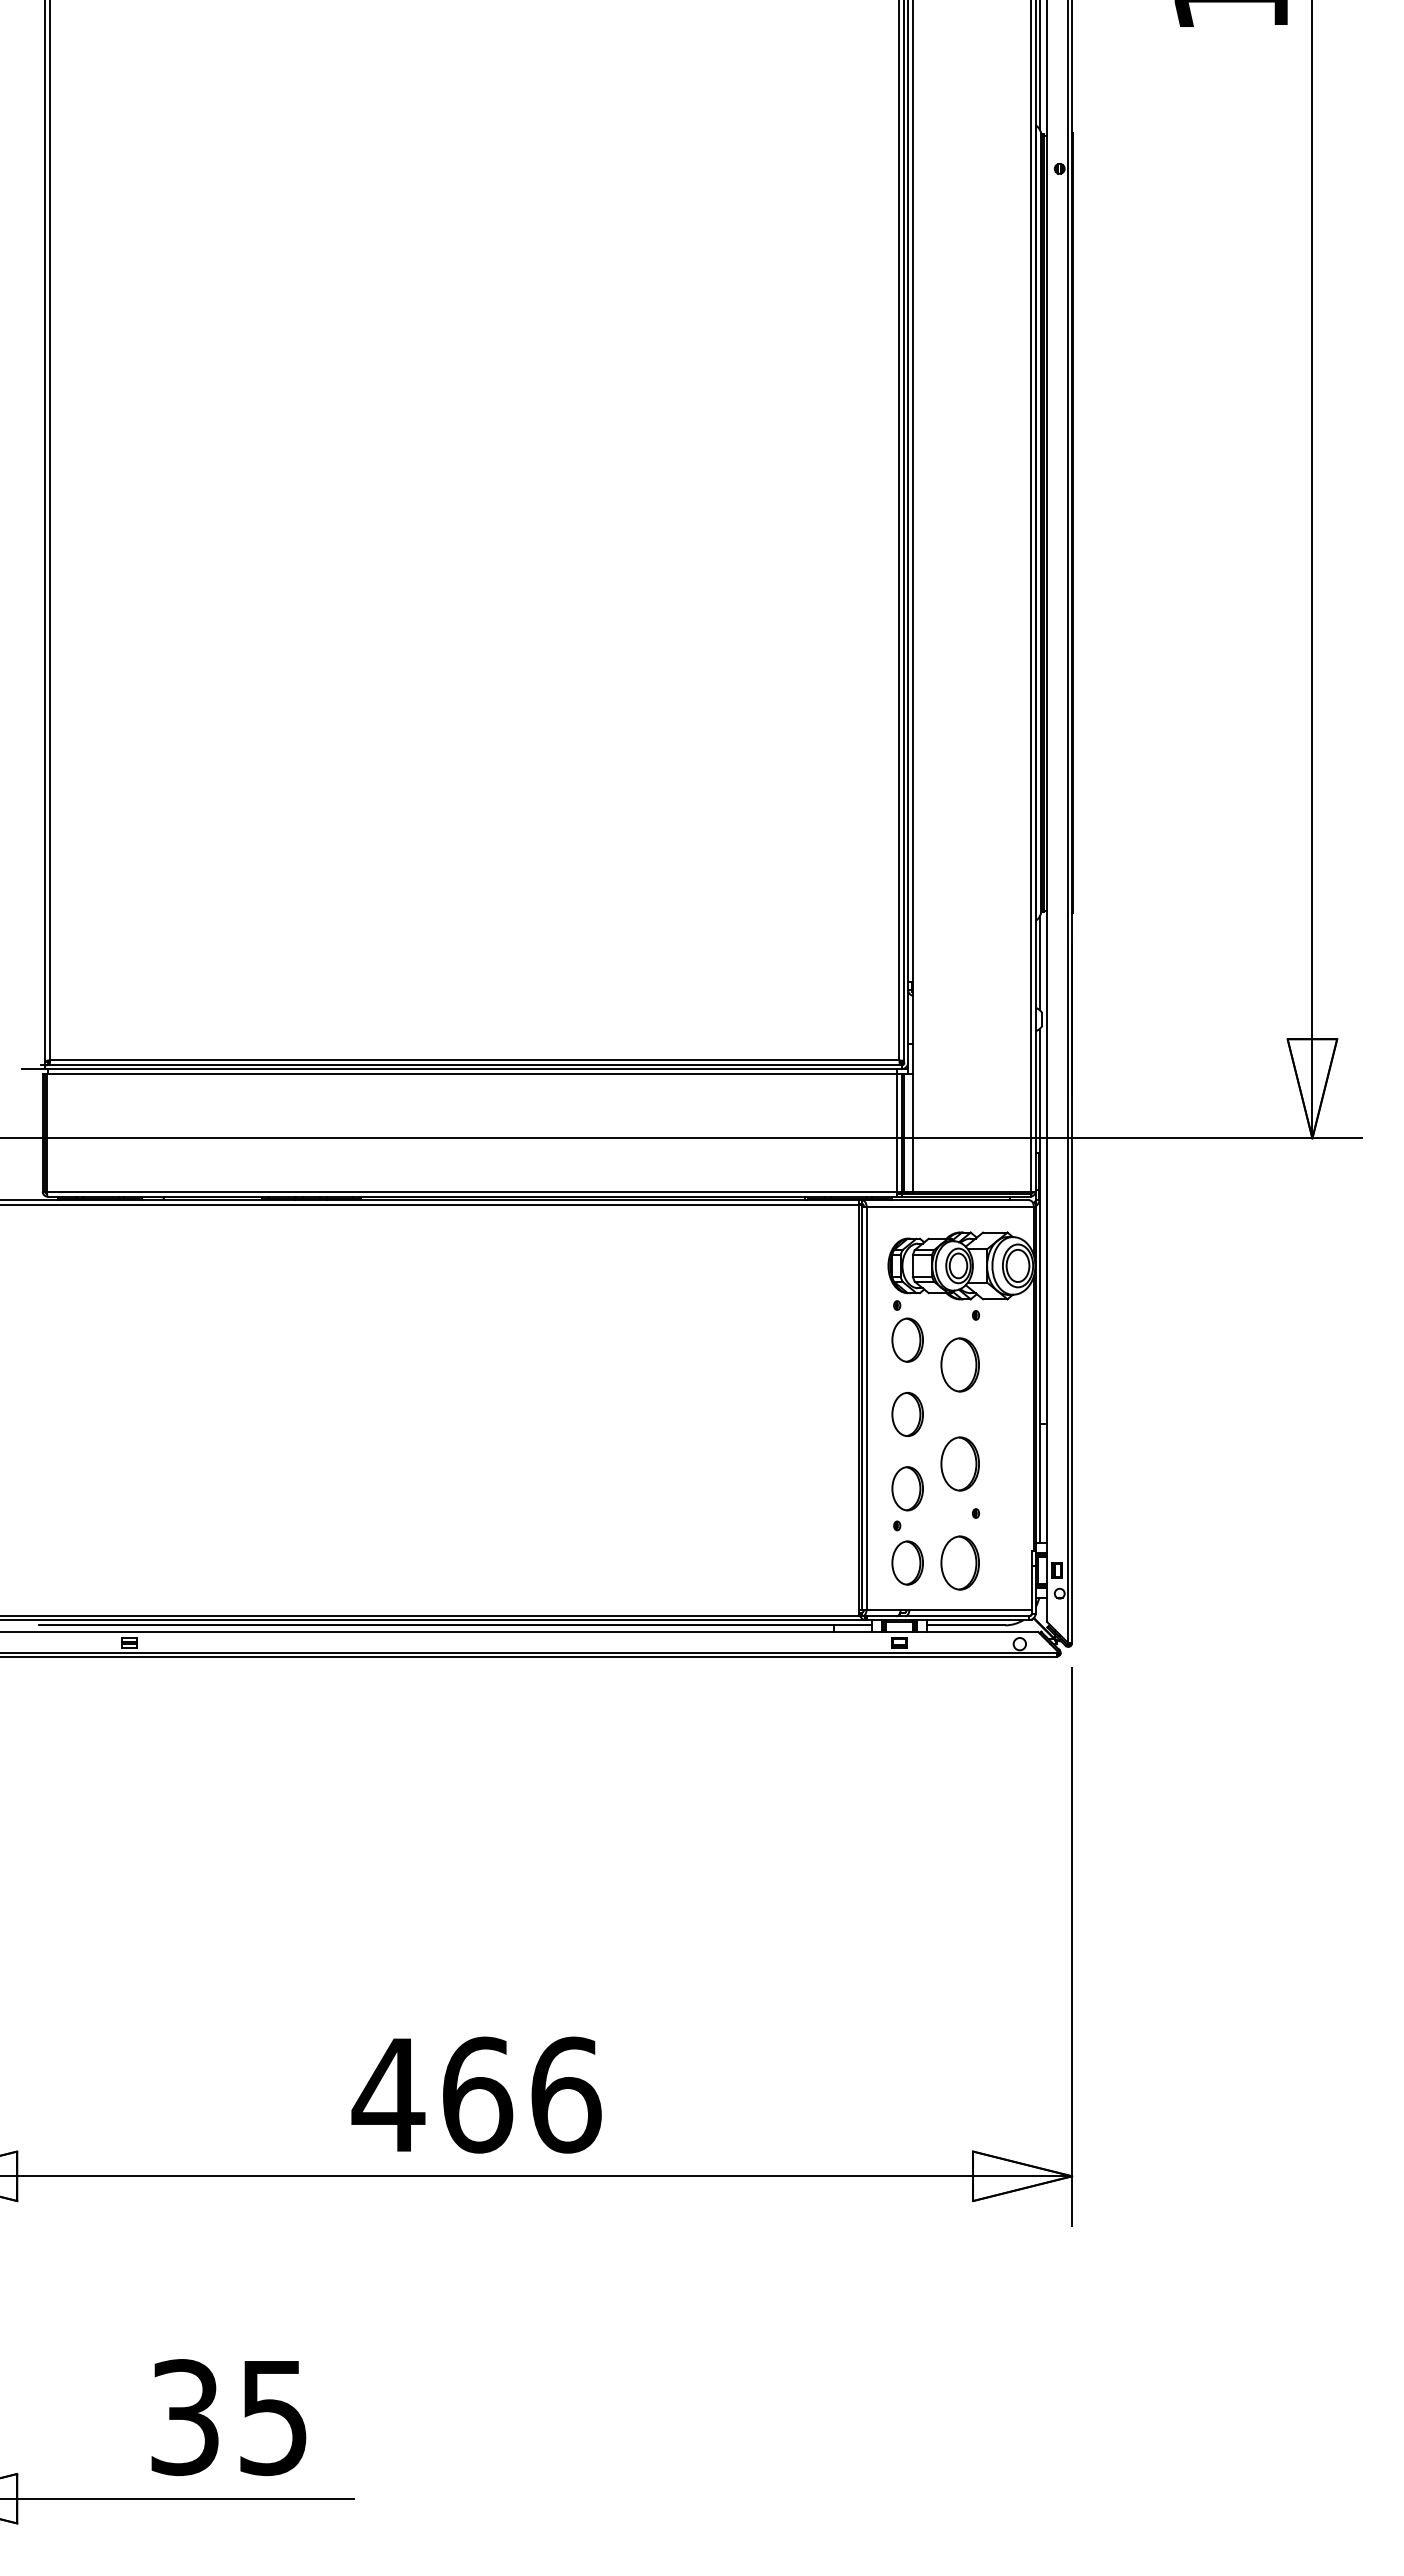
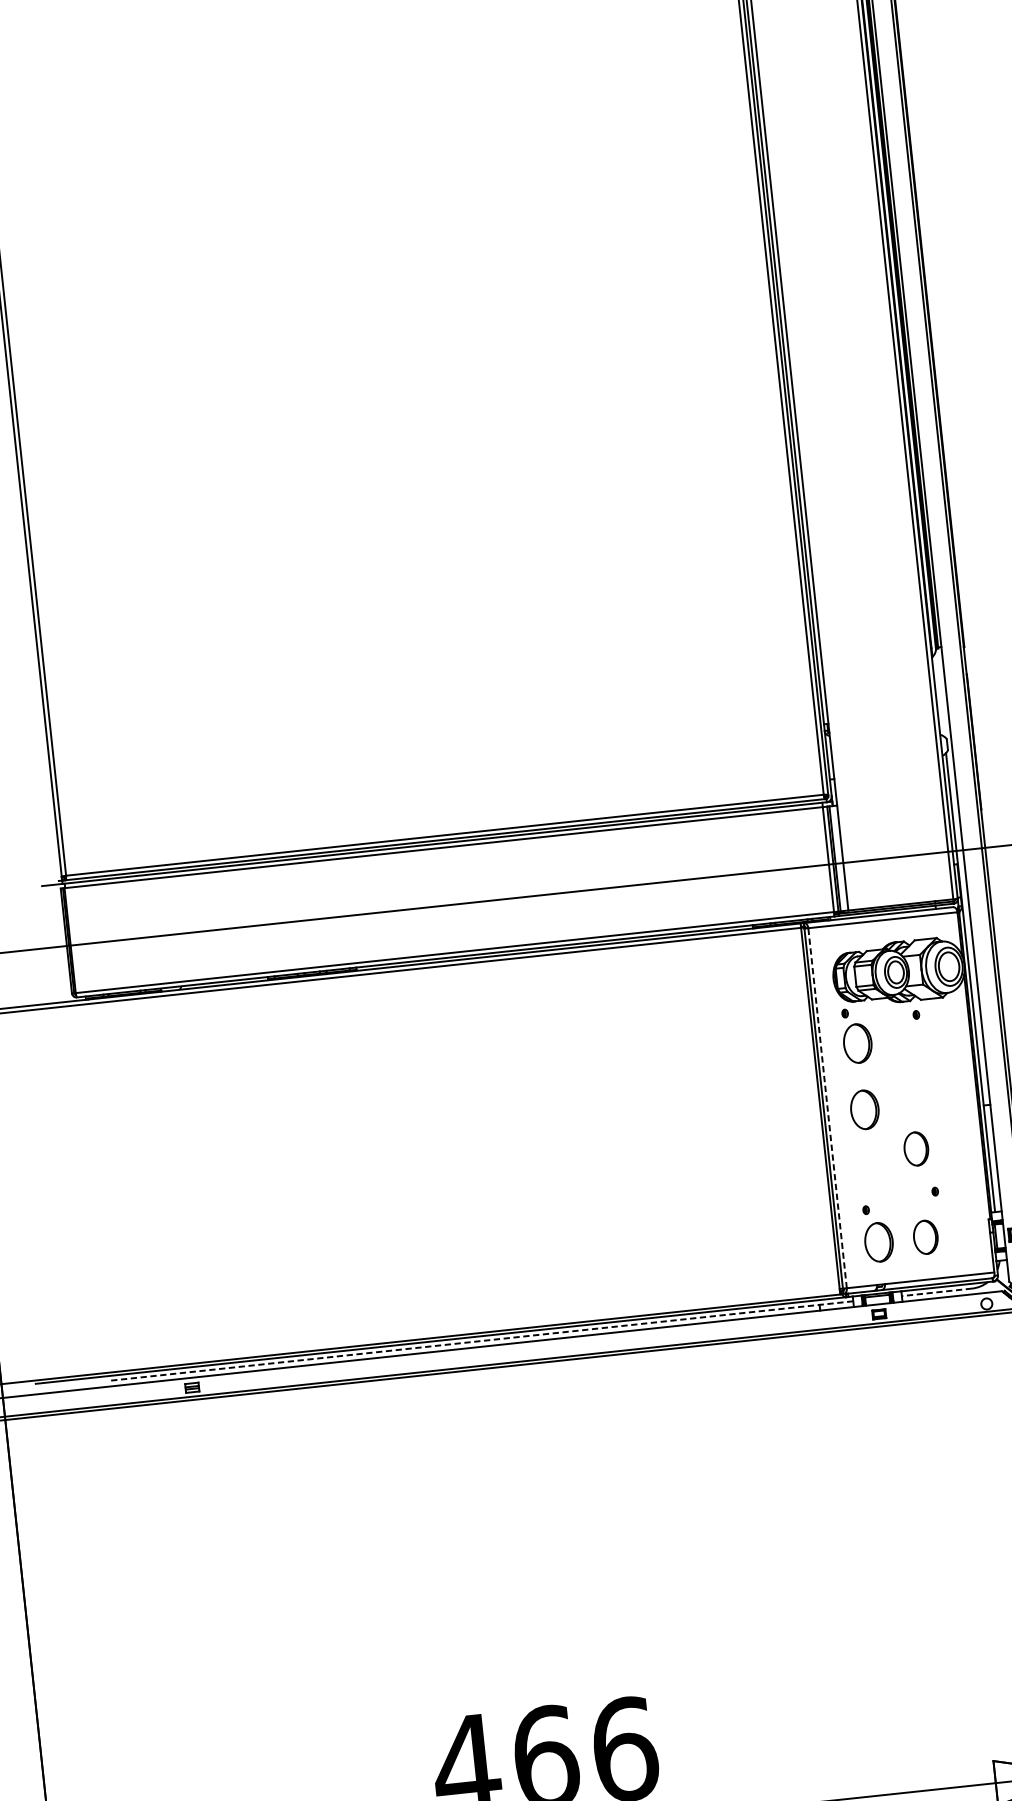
line: (1039, 963) -> (939, 694), removed
part: (959, 1364) -> (906, 1060), removed
line: (866, 1408) -> (827, 1108), solid -> dashed
part: (959, 1463) -> (915, 1148), size x0.7
part: (907, 1488) -> (871, 1175), removed
part: (959, 1562) -> (925, 1236), size x0.7
line: (455, 1625) -> (481, 1341), solid -> dashed
line: (965, 1625) -> (936, 1292), solid -> dashed

